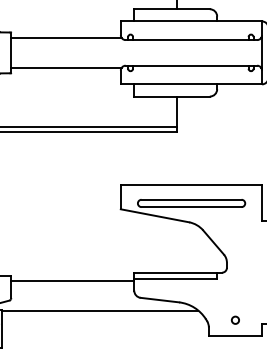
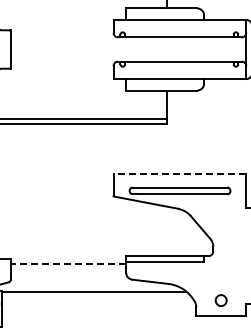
line: (66, 37) -> (62, 35), removed
line: (66, 67) -> (62, 63), removed
line: (190, 184) -> (179, 173), solid -> dashed
line: (72, 281) -> (68, 264), solid -> dashed
circle: (235, 320) -> (221, 300), size x1.6

